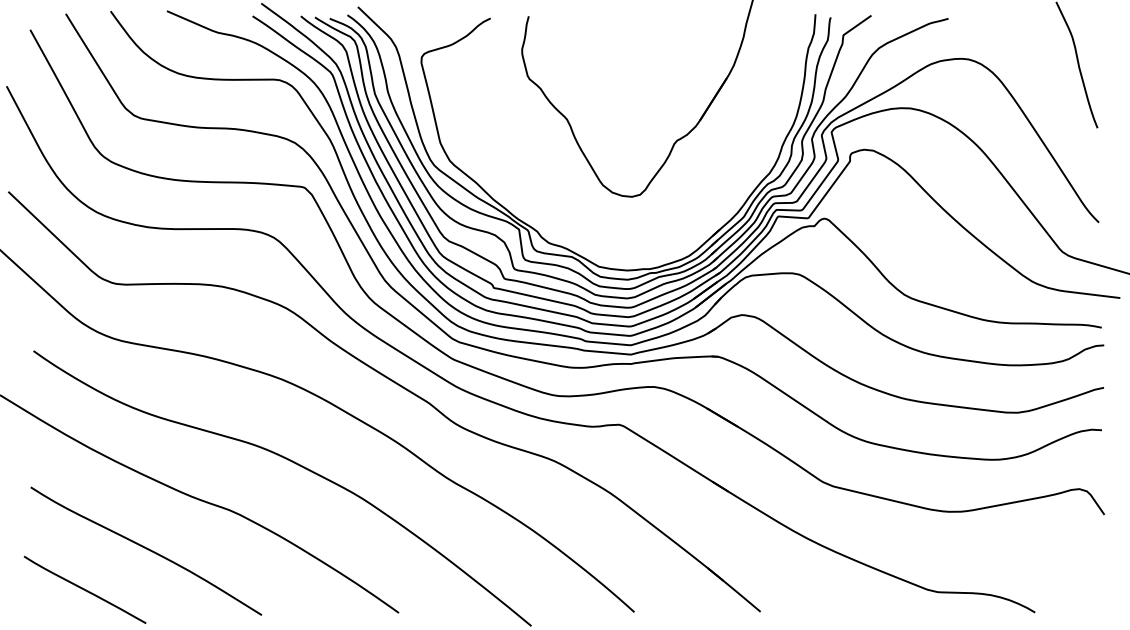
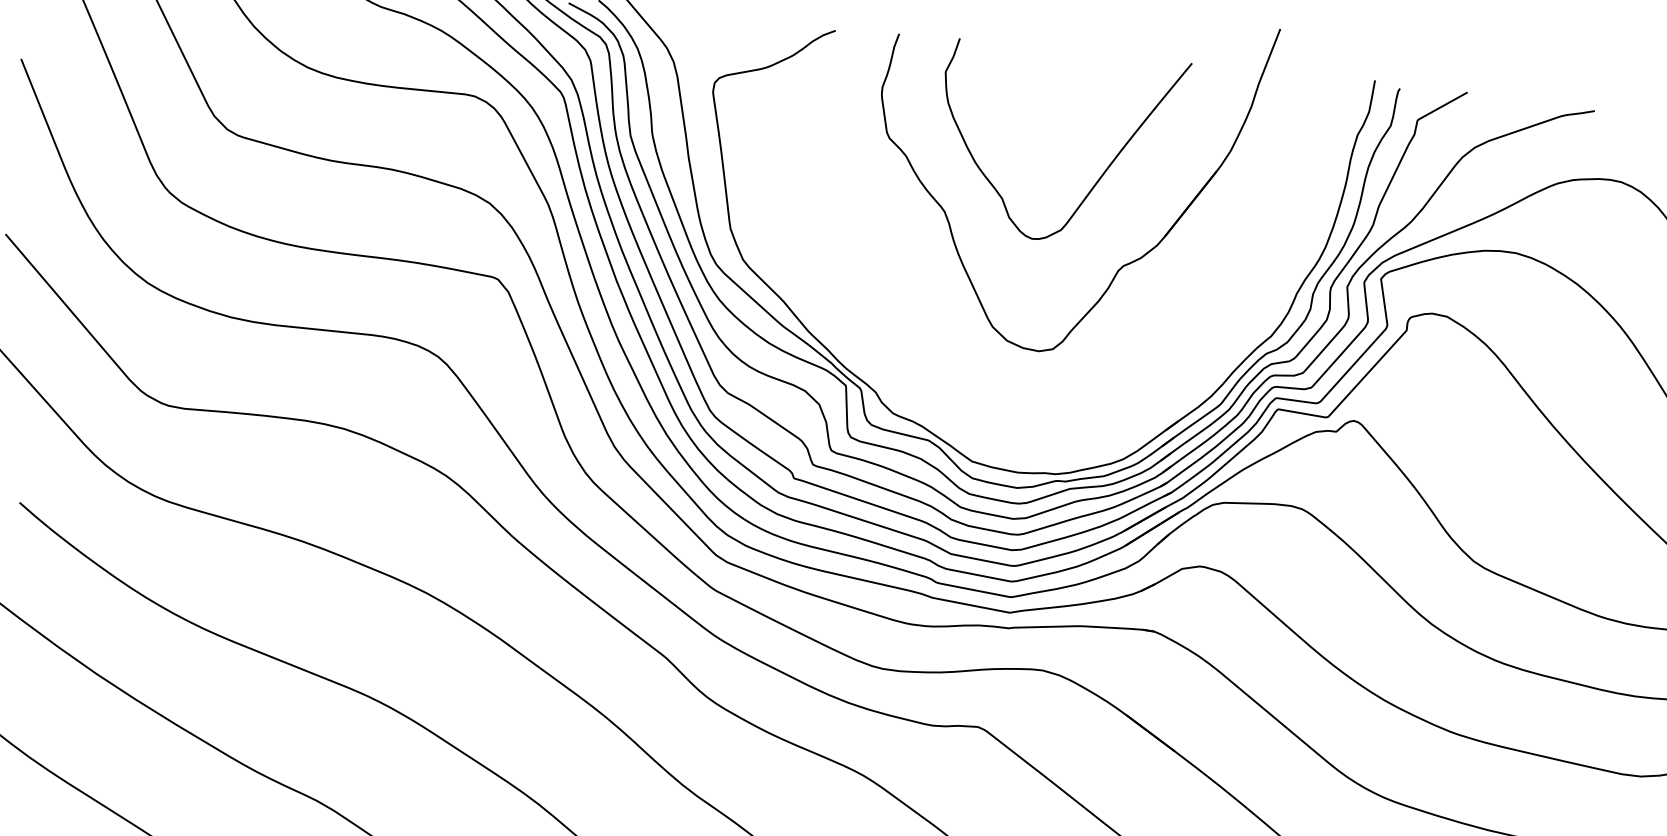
curve: (656, 89) -> (1098, 177), added

